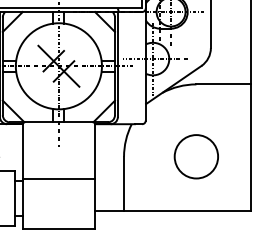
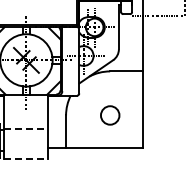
circle: (197, 156) -> (110, 115), size x0.7
line: (58, 179) -> (26, 129), solid -> dashed
line: (58, 229) -> (26, 159), solid -> dashed

